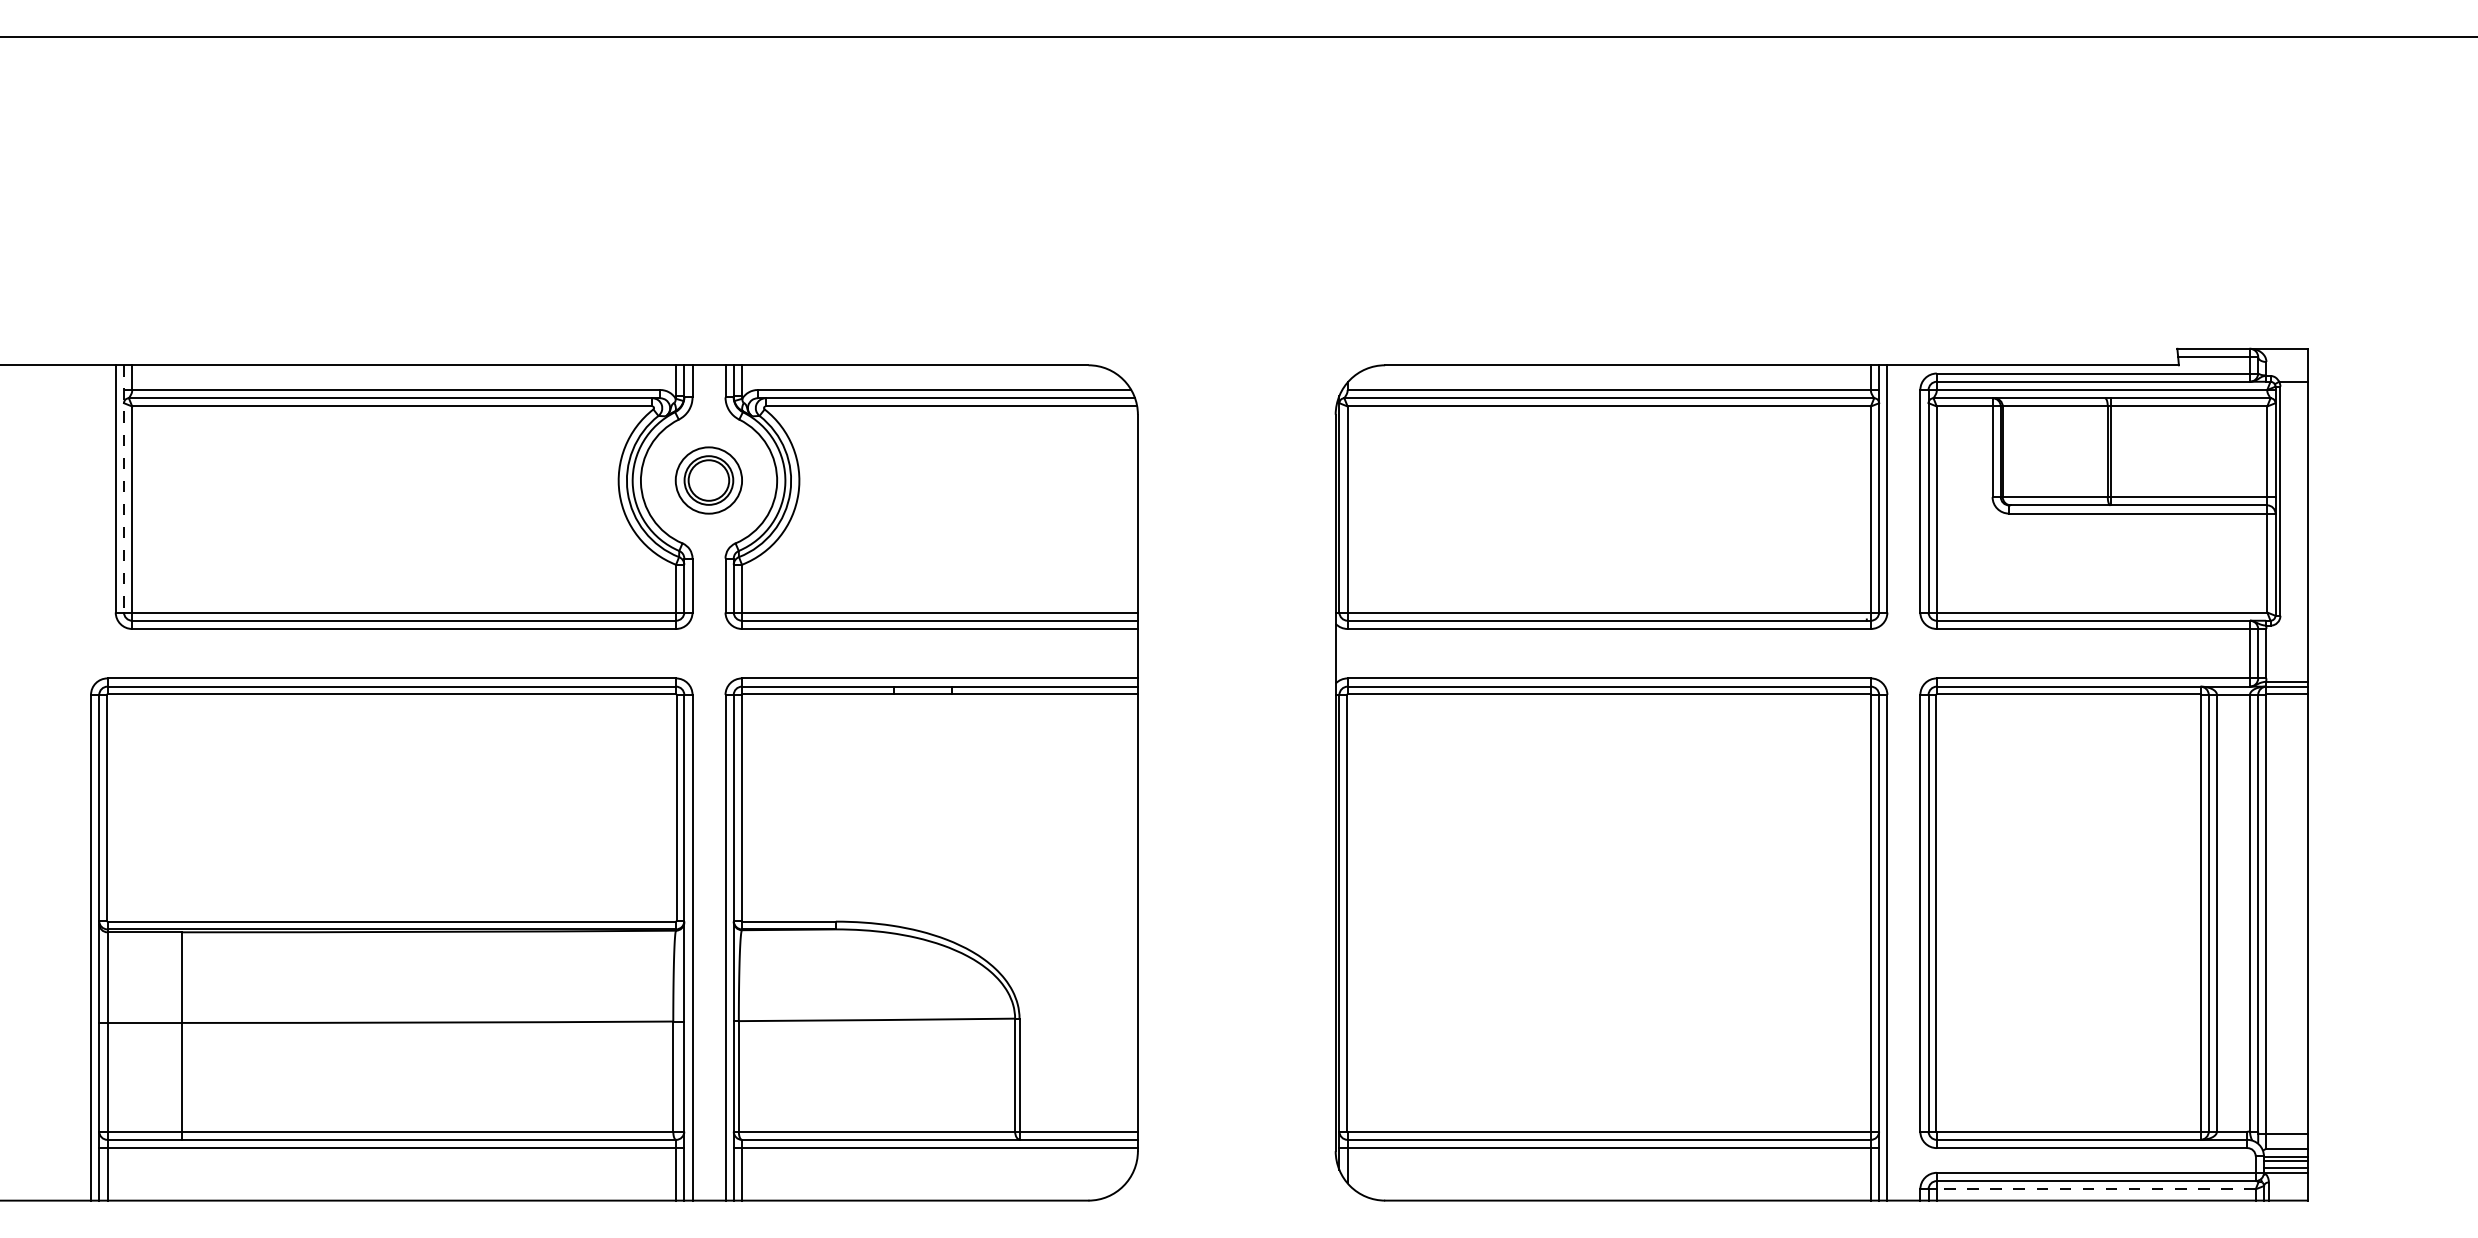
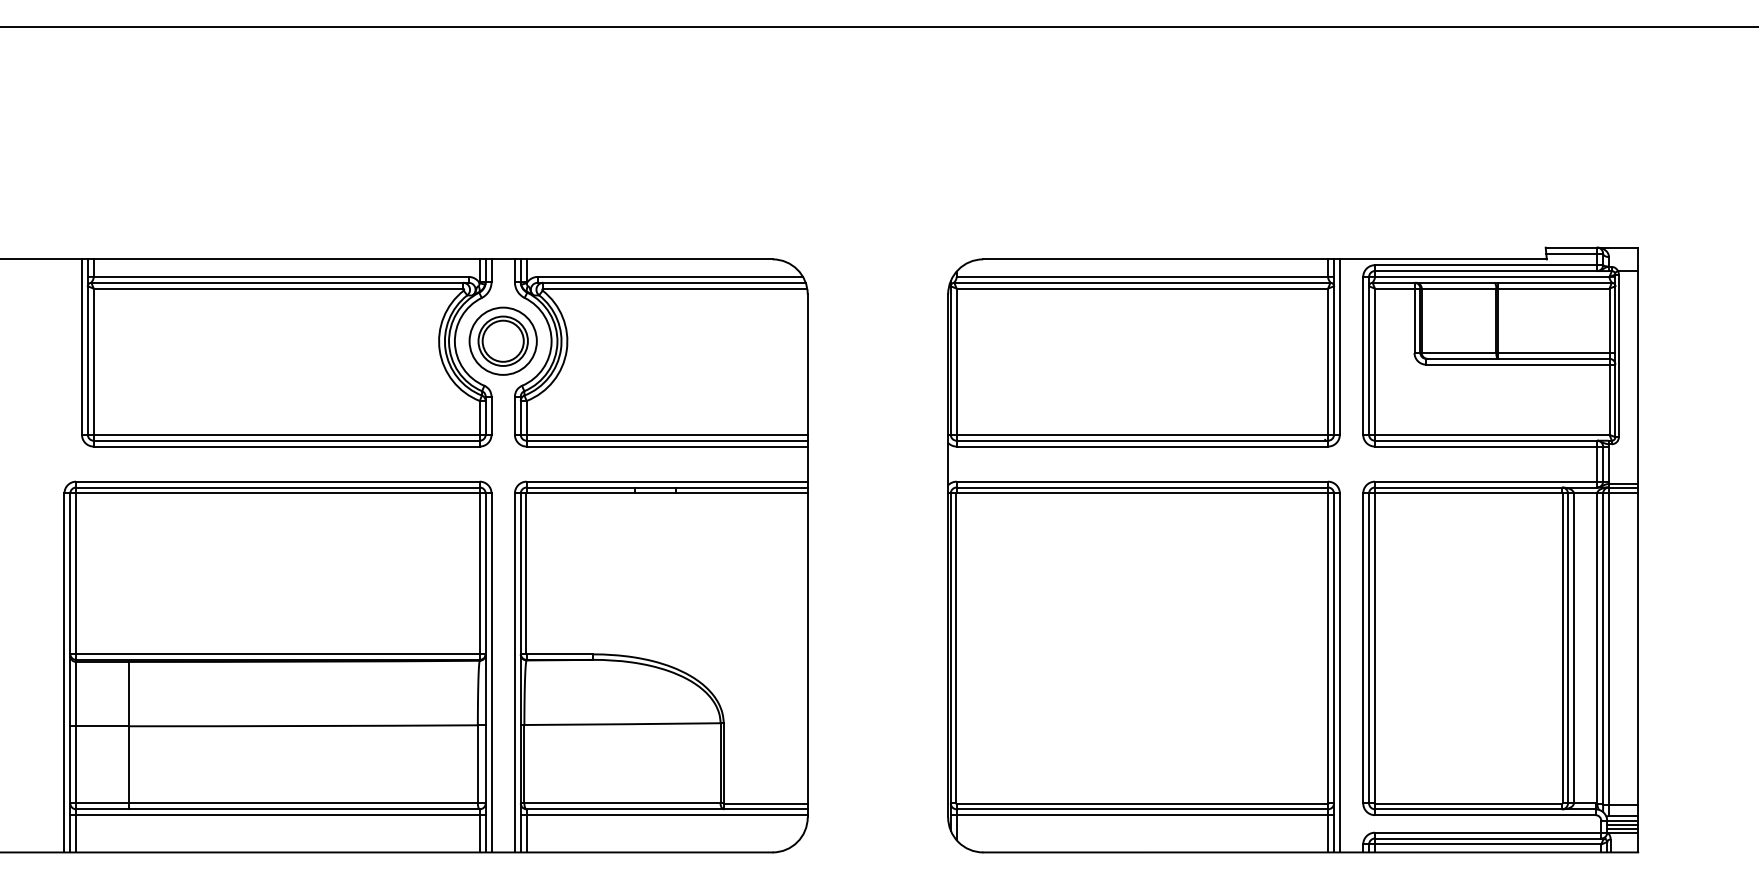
part: (707, 479) -> (502, 340), size x1.43
line: (123, 489) -> (87, 347), dashed -> solid
line: (2095, 1189) -> (1487, 844), dashed -> solid

